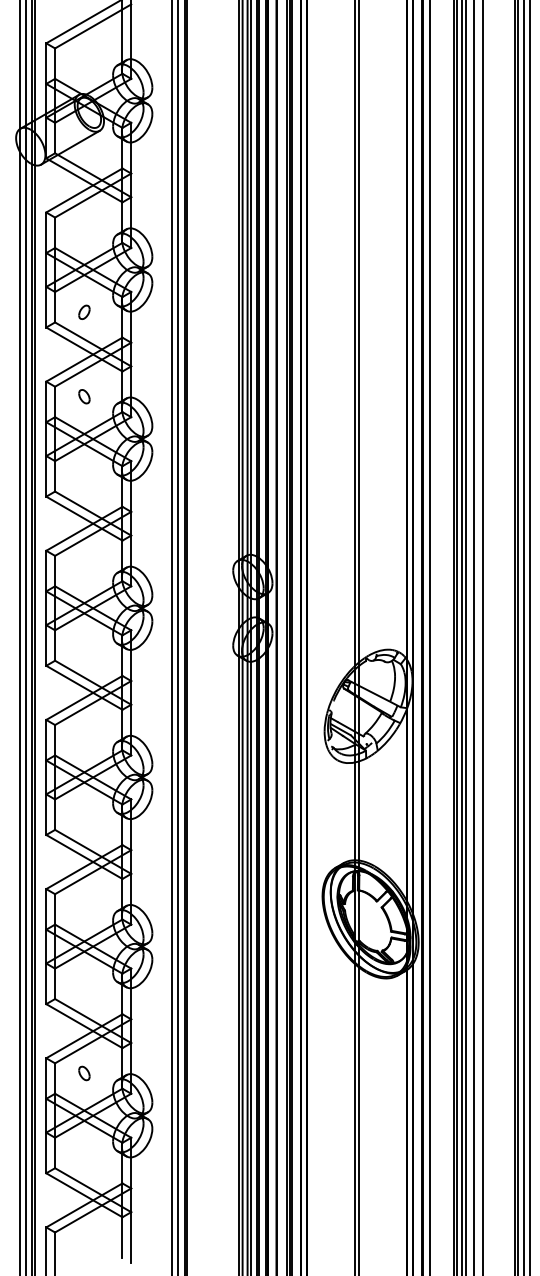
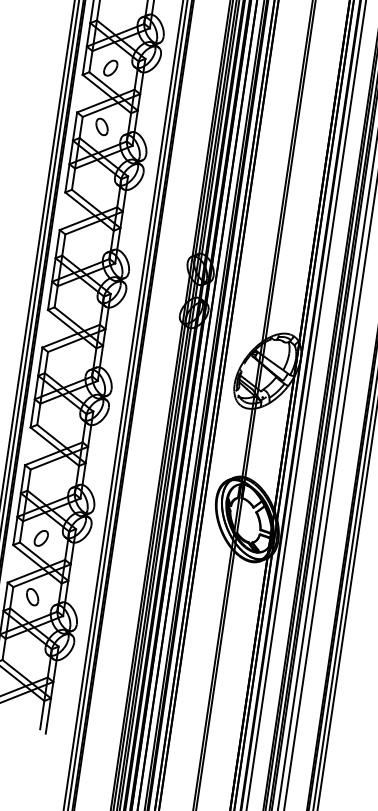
part: (84, 312) -> (110, 68), size x1.67
part: (84, 396) -> (102, 126), size x1.67
part: (84, 988) -> (41, 538), added
part: (84, 1073) -> (32, 597), size x1.67

